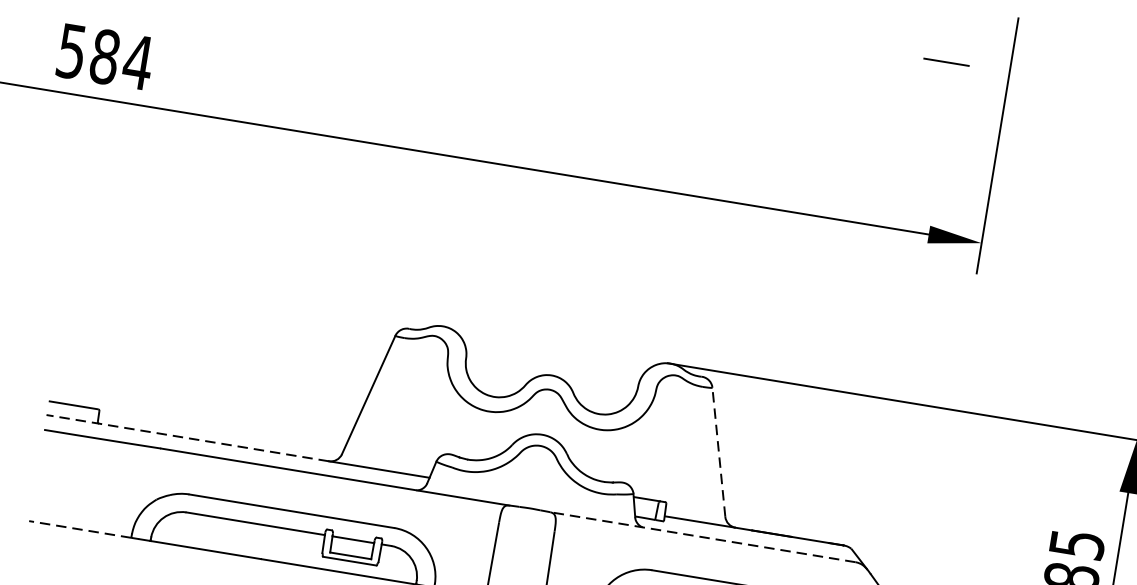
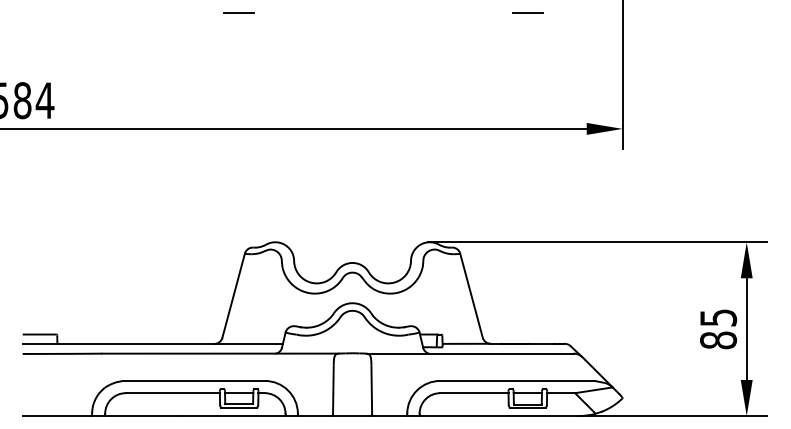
line: (946, 61) -> (527, 12), moved
line: (187, 437) -> (118, 343), dashed -> solid
line: (718, 451) -> (471, 295), dashed -> solid
line: (80, 528) -> (57, 415), dashed -> solid
line: (703, 537) -> (470, 353), dashed -> solid

